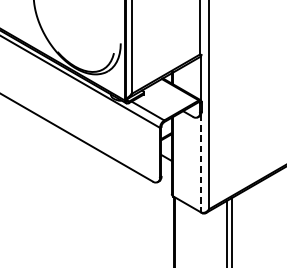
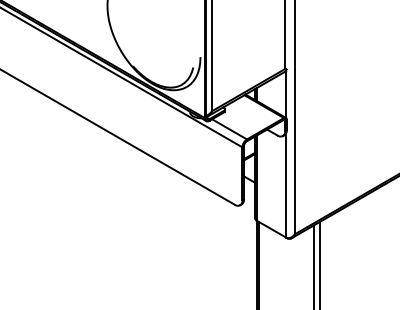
line: (201, 163) -> (286, 185), dashed -> solid

